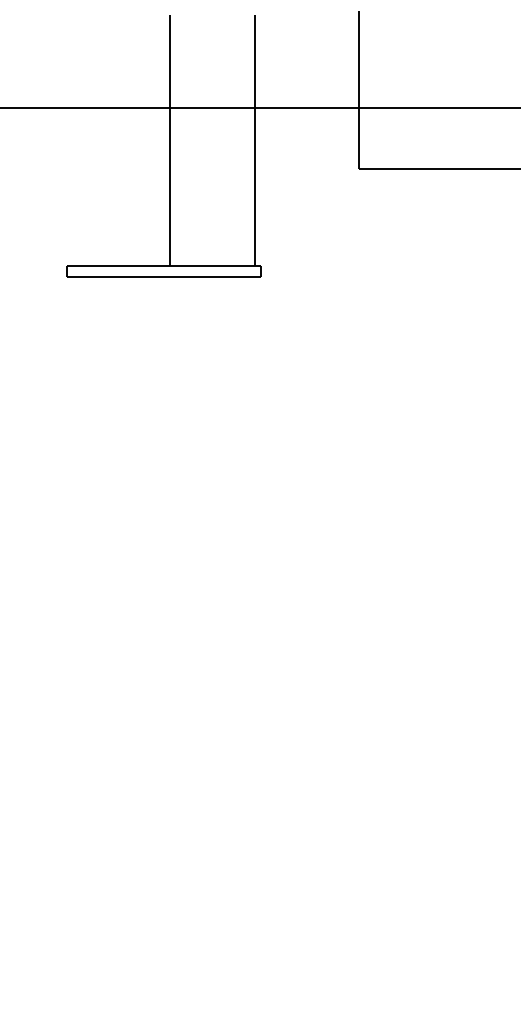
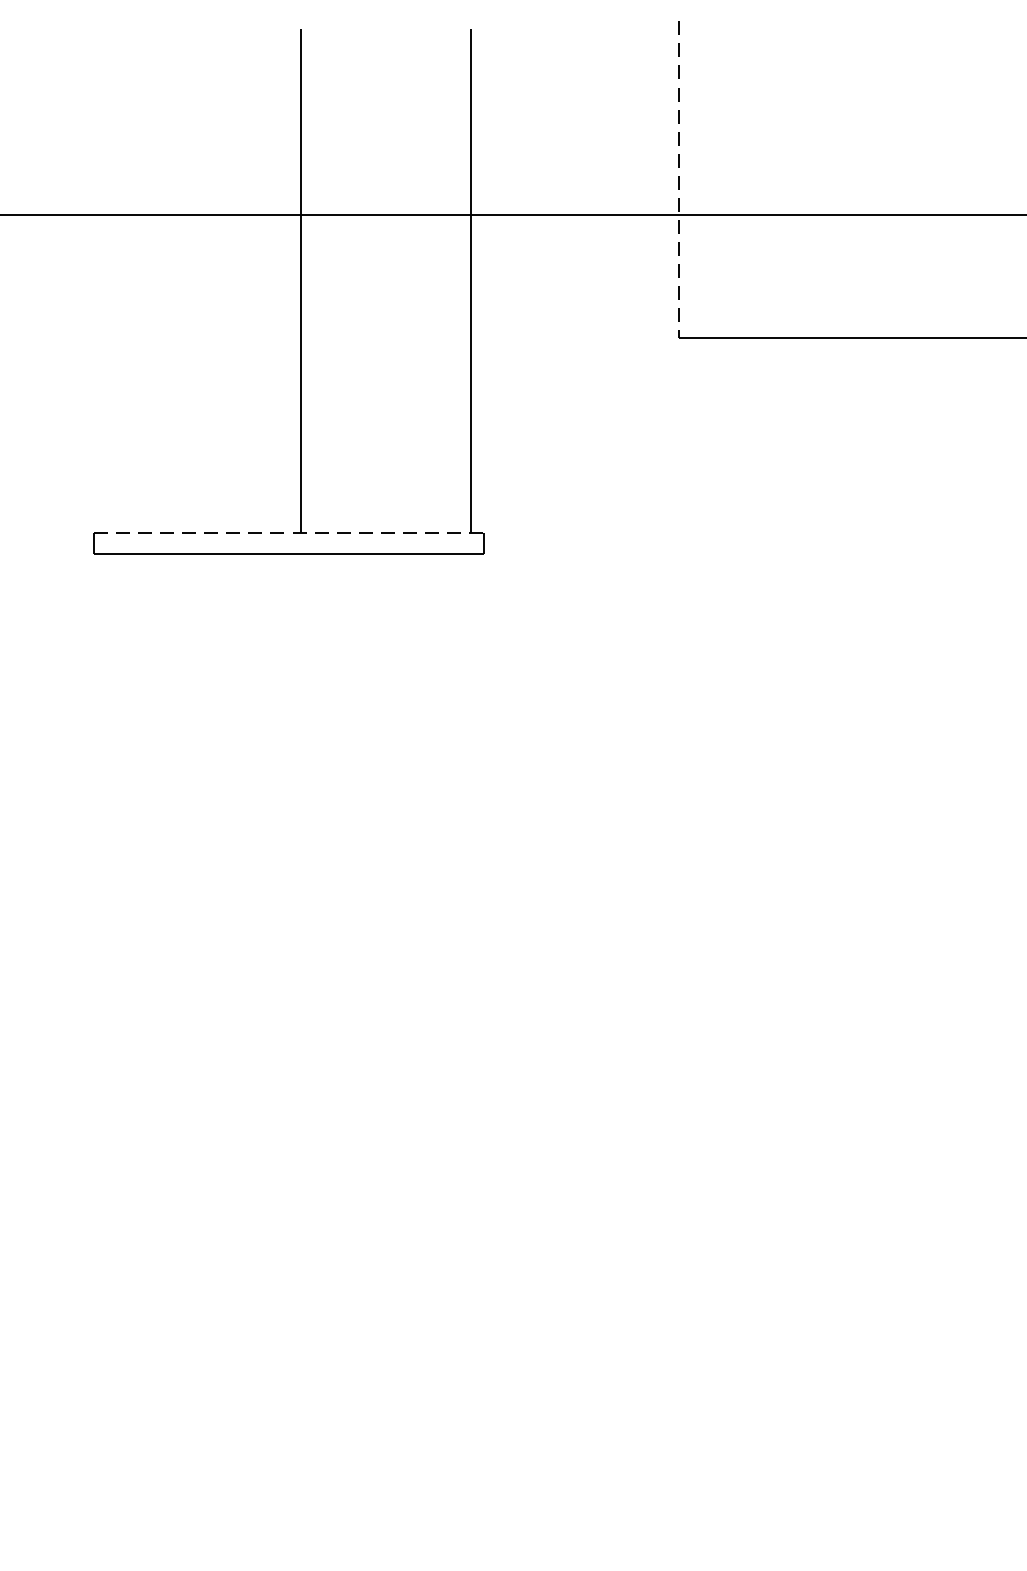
line: (358, 90) -> (678, 180), solid -> dashed
line: (164, 266) -> (290, 532), solid -> dashed

